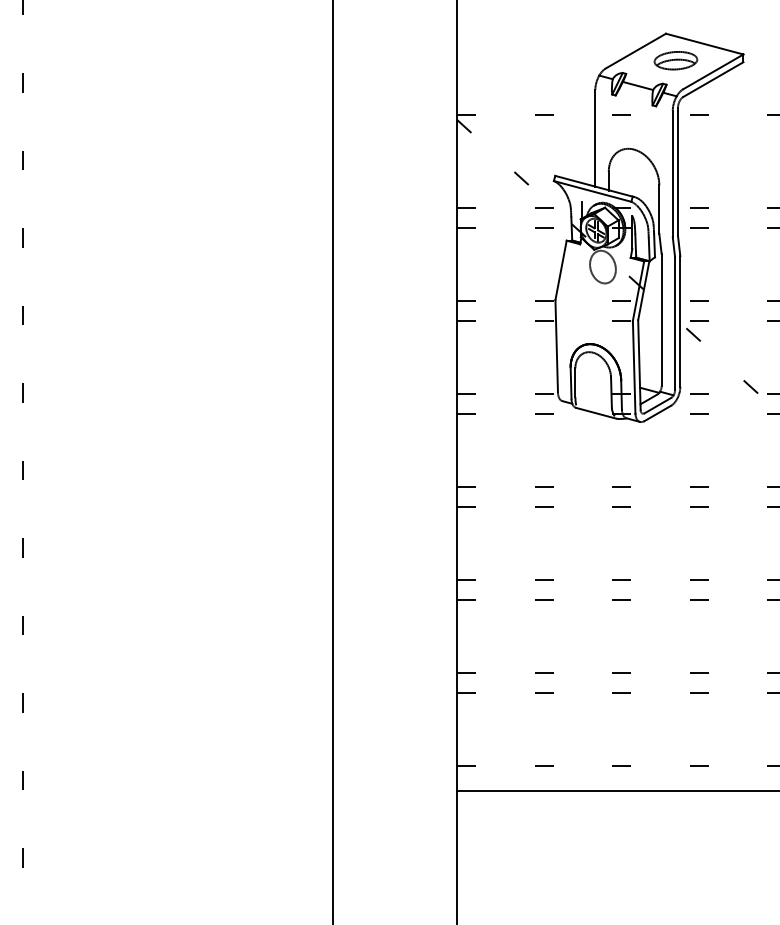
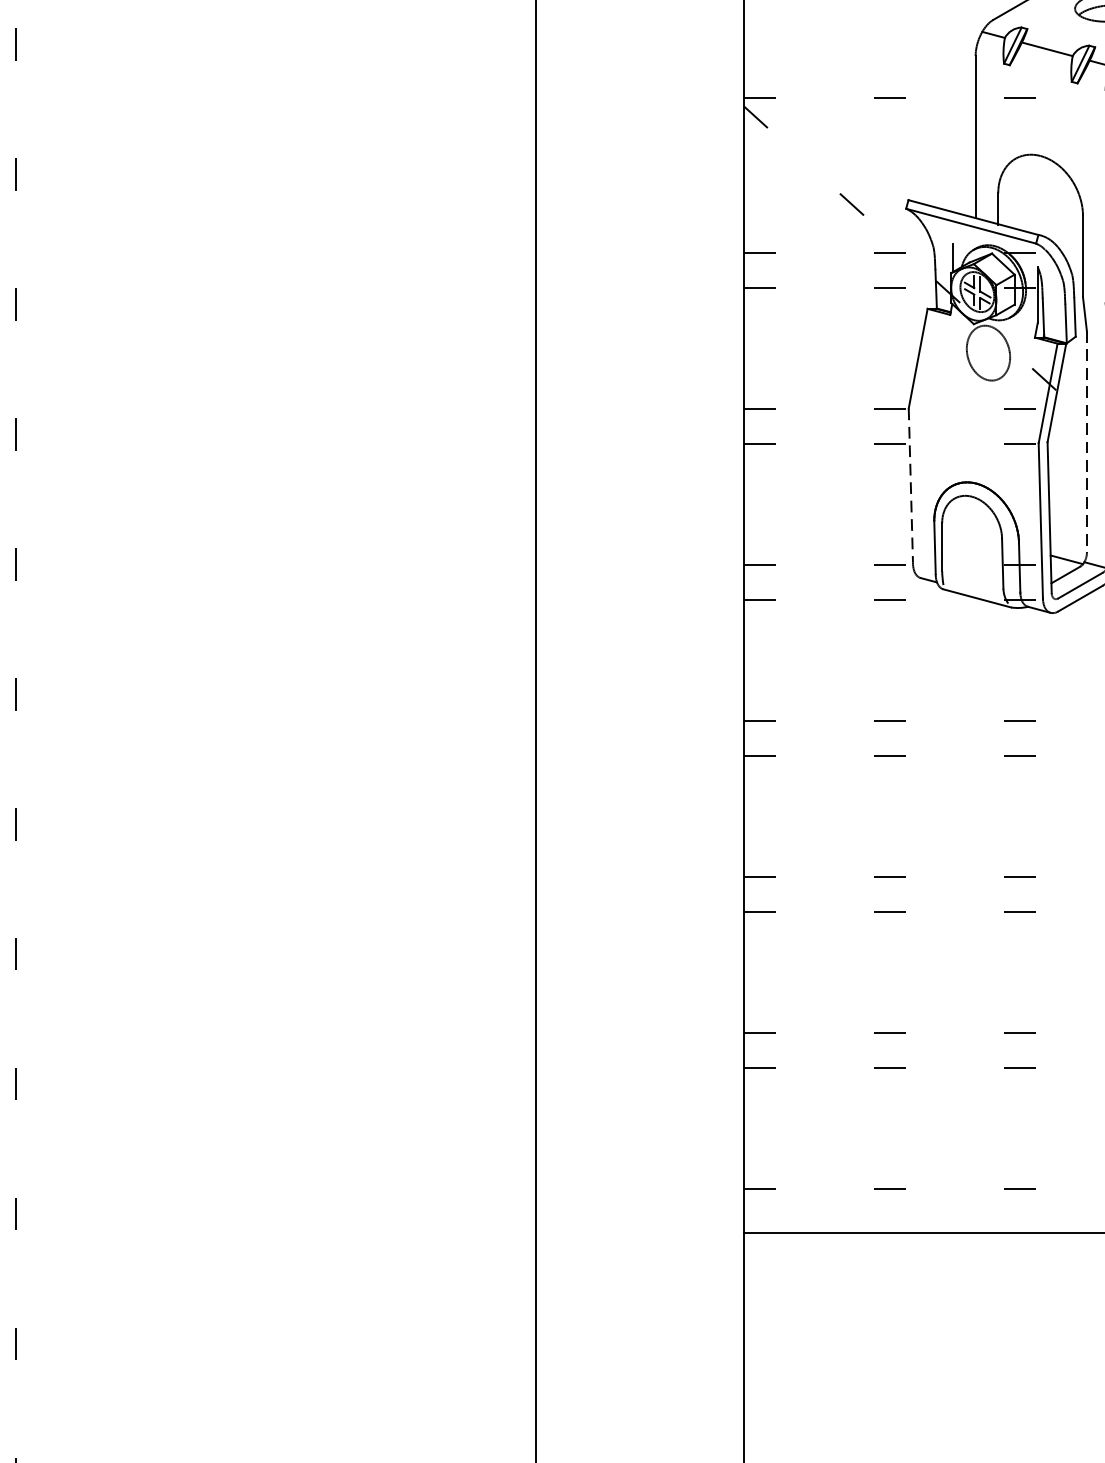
line: (661, 320) -> (1086, 442), solid -> dashed
line: (556, 346) -> (910, 486), solid -> dashed

